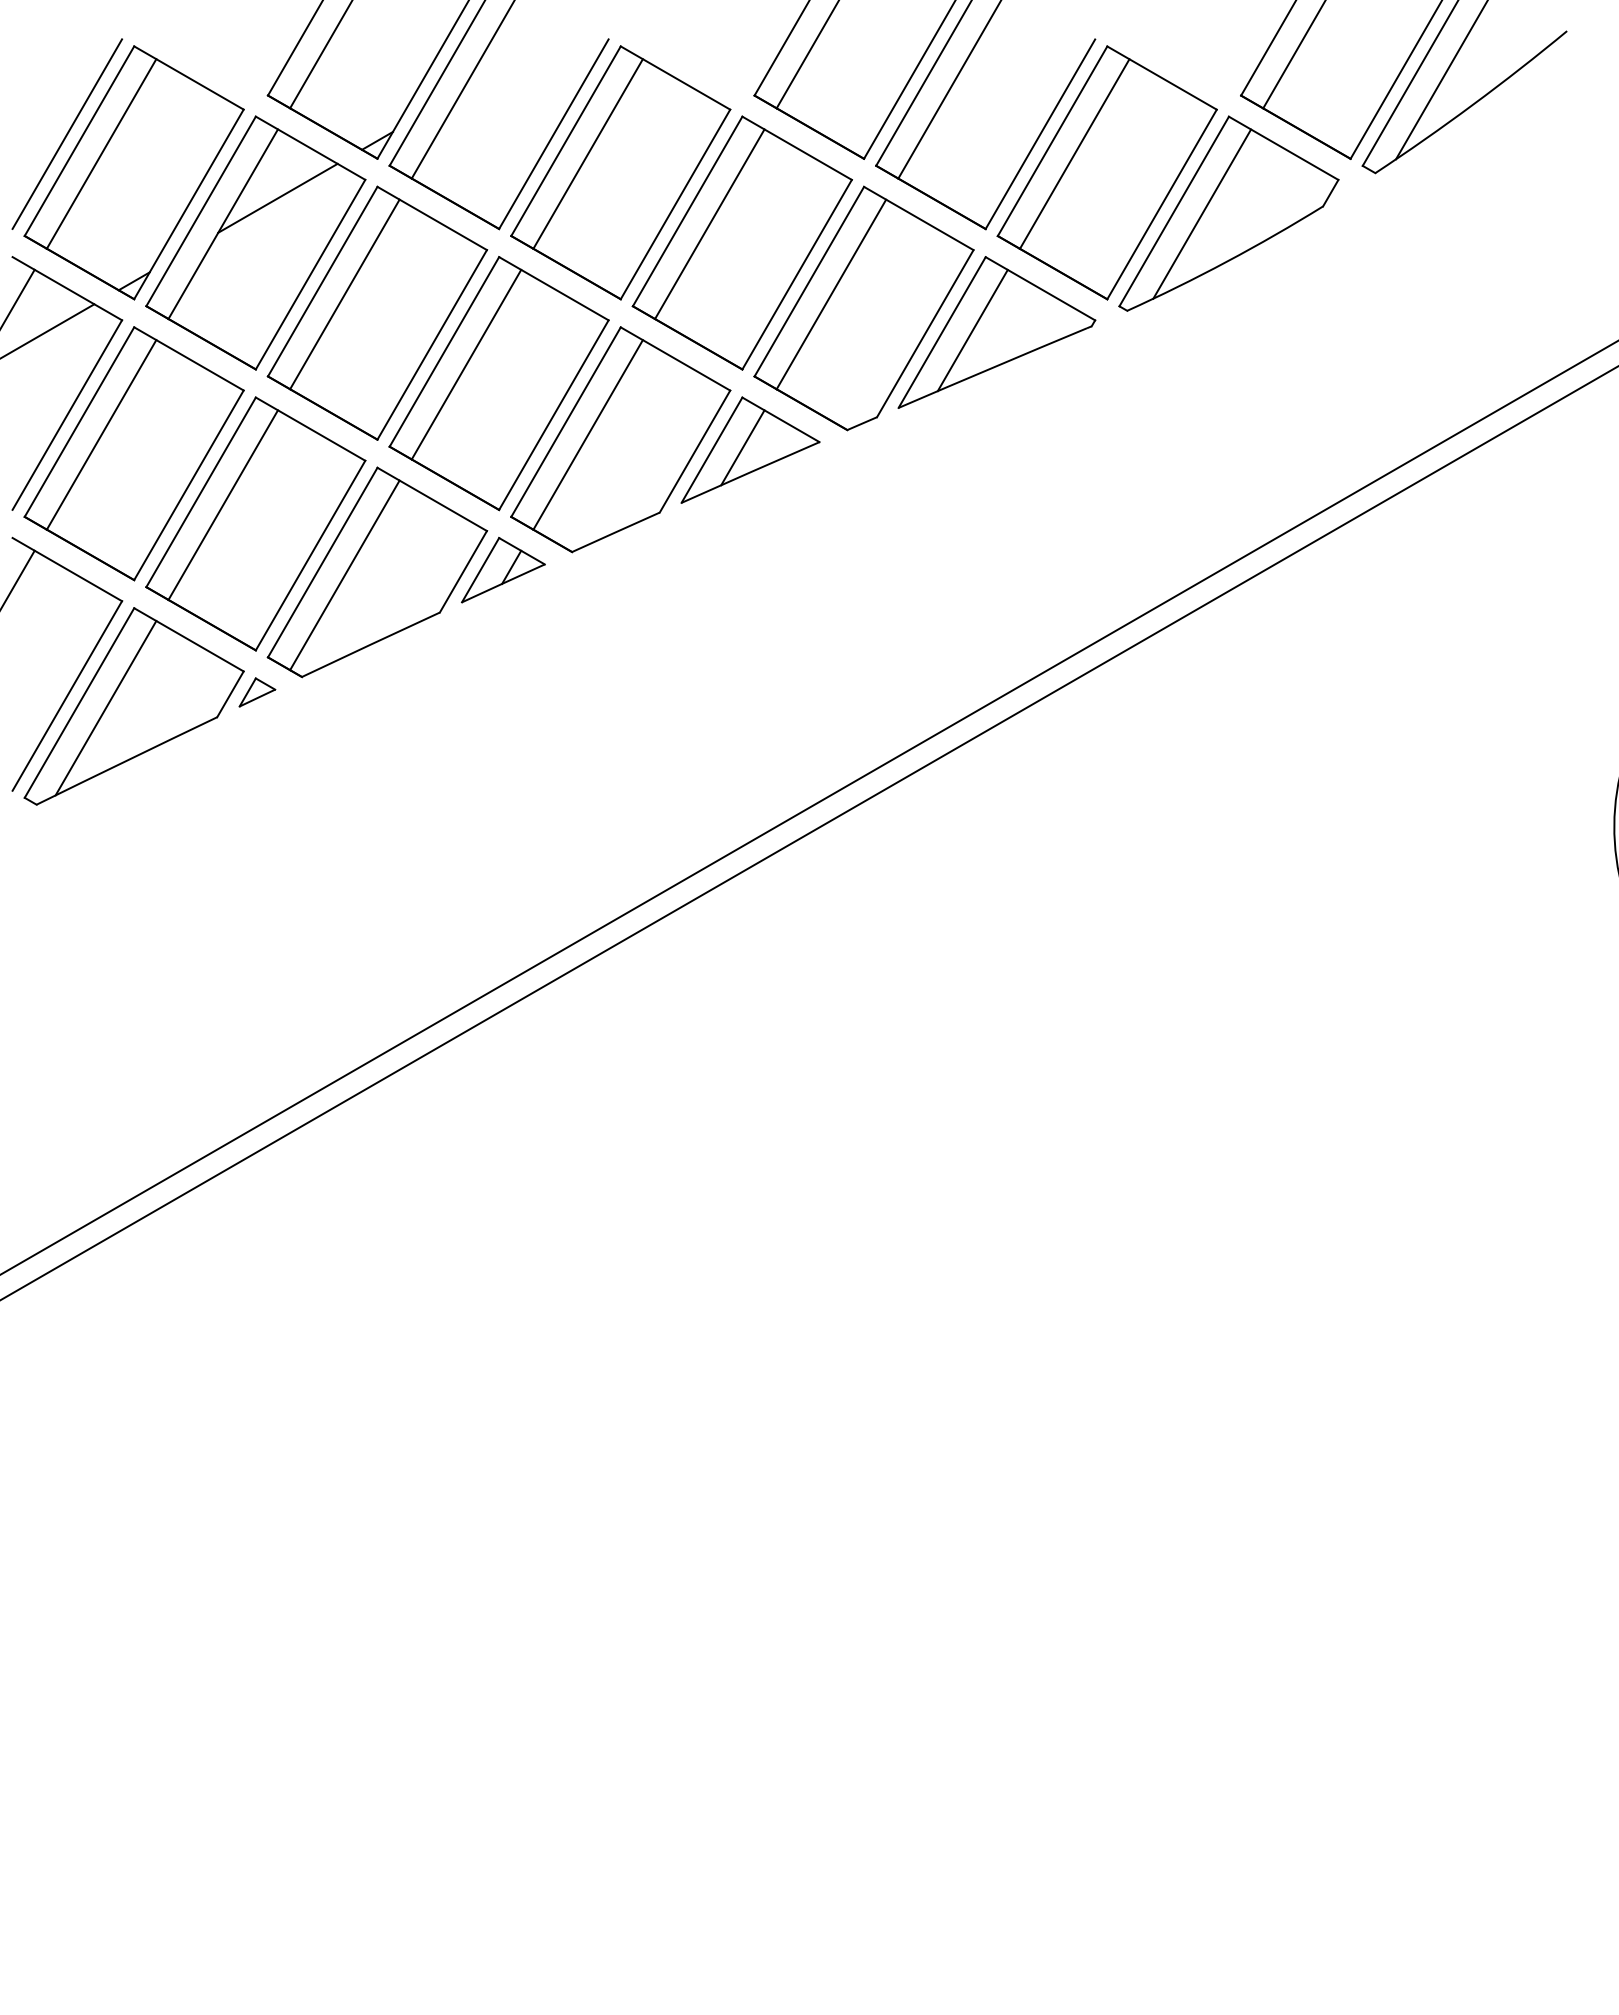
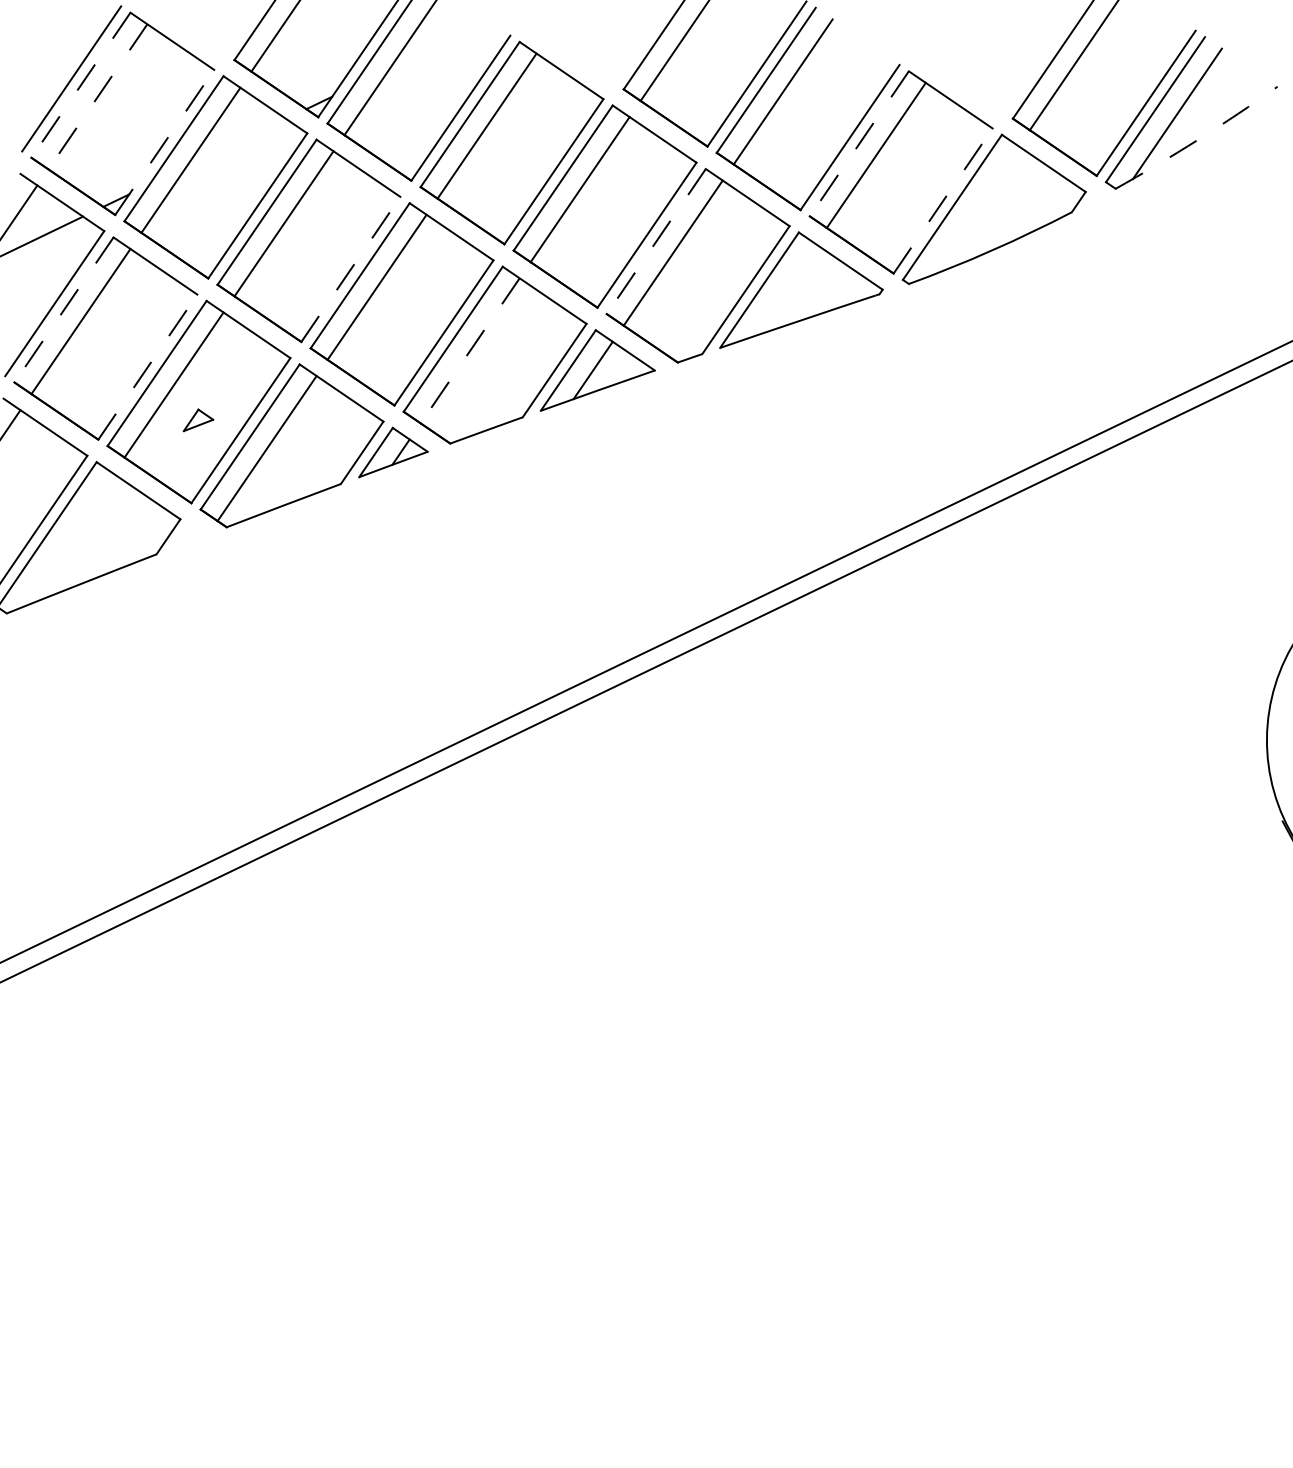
arc: (1473, 104) -> (1198, 139), solid -> dashed
line: (79, 141) -> (80, 85), solid -> dashed
line: (1052, 141) -> (859, 144), solid -> dashed
line: (101, 154) -> (97, 97), solid -> dashed
line: (277, 197) -> (235, 142), removed
line: (189, 203) -> (165, 141), solid -> dashed
line: (1162, 204) -> (943, 201), solid -> dashed
line: (1202, 213) -> (974, 210), removed
line: (809, 282) -> (656, 242), solid -> dashed
line: (972, 330) -> (783, 290), removed
line: (432, 344) -> (351, 269), solid -> dashed
line: (79, 422) -> (64, 310), solid -> dashed
line: (587, 435) -> (469, 351), solid -> dashed
line: (189, 484) -> (148, 366), solid -> dashed
part: (257, 692) -> (198, 421), moved
line: (105, 708) -> (67, 540), removed

